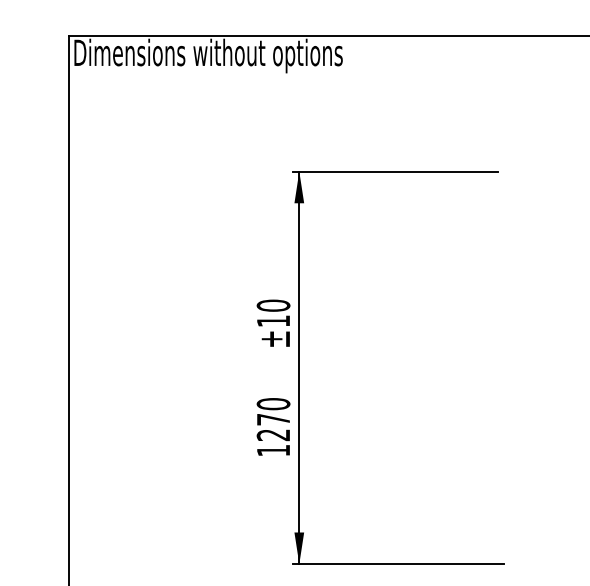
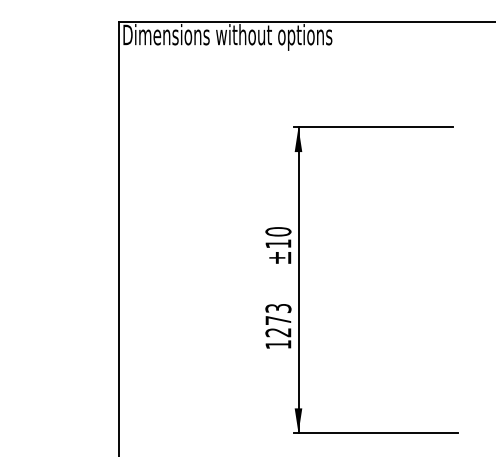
text: (273, 404) -> (278, 308), 1270 -> 1273

